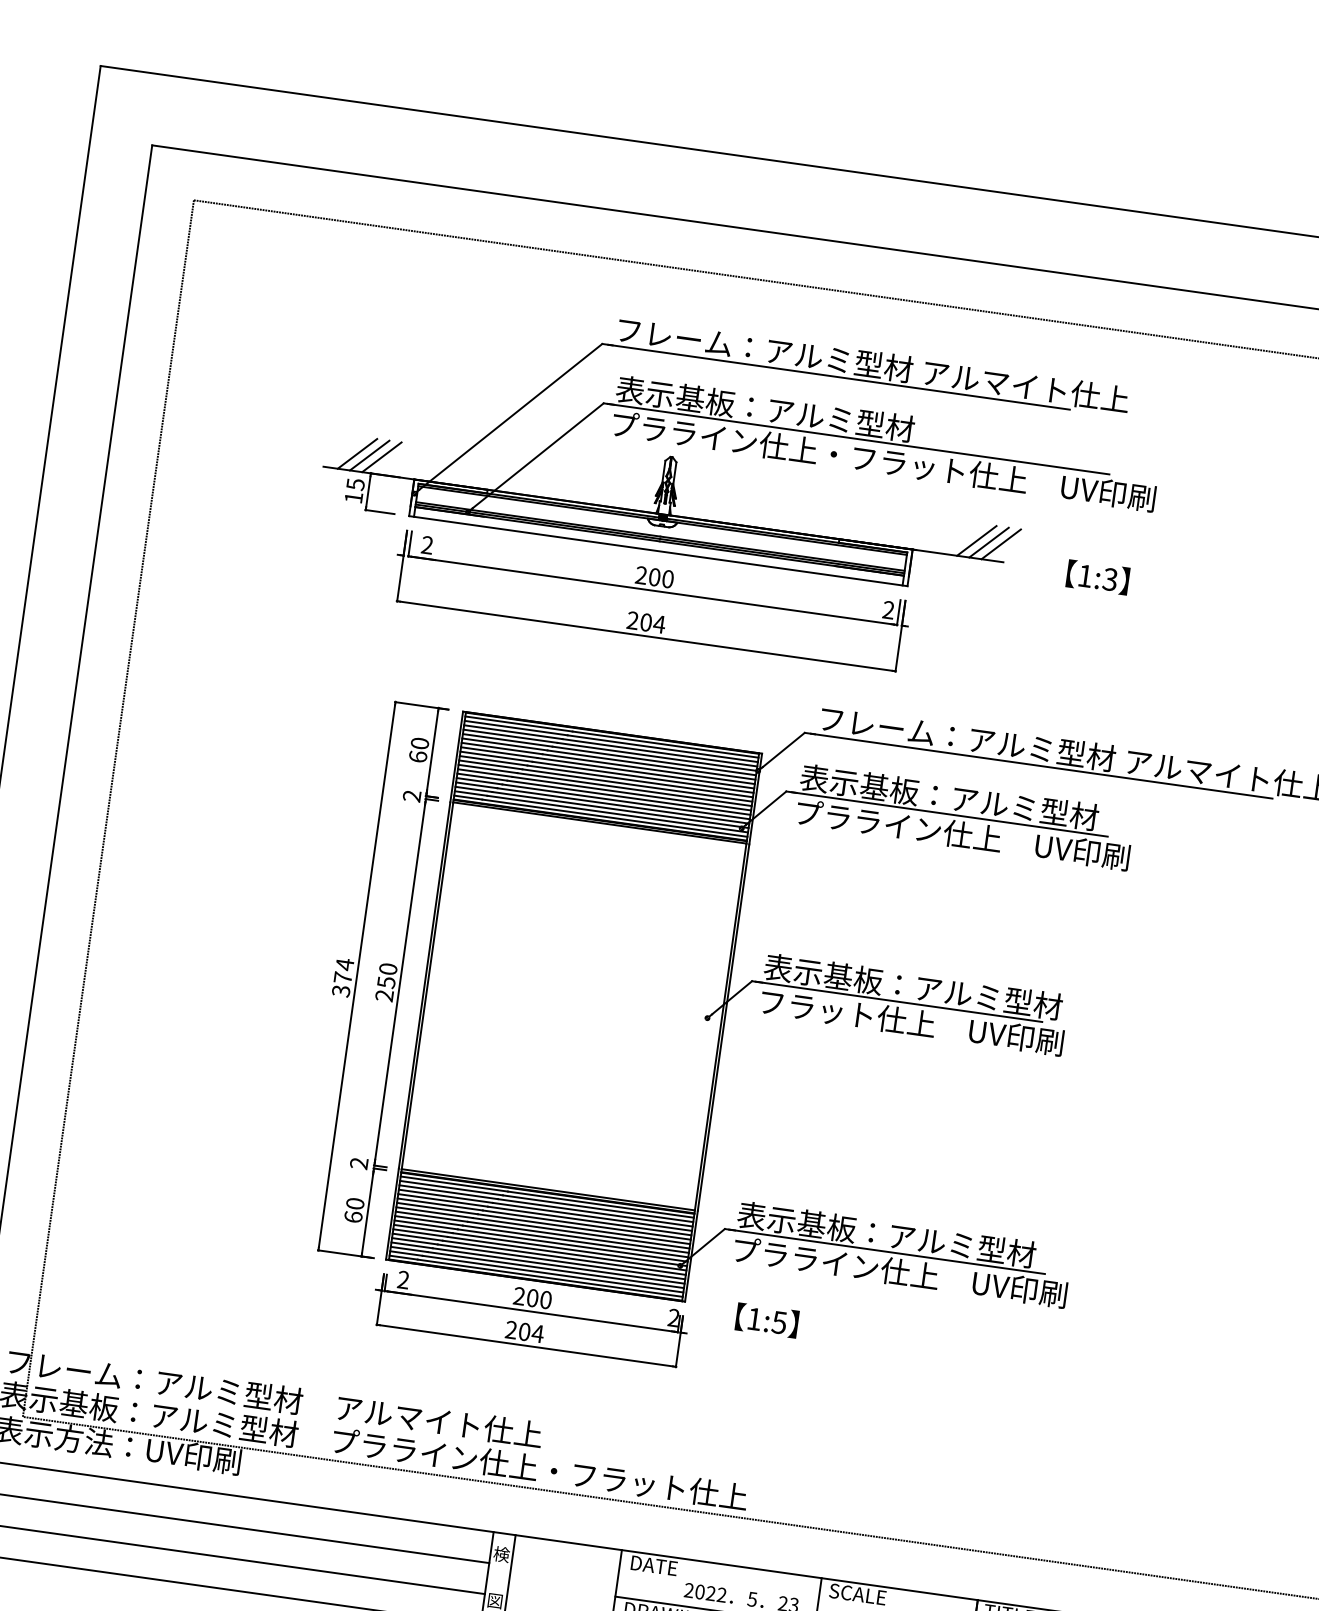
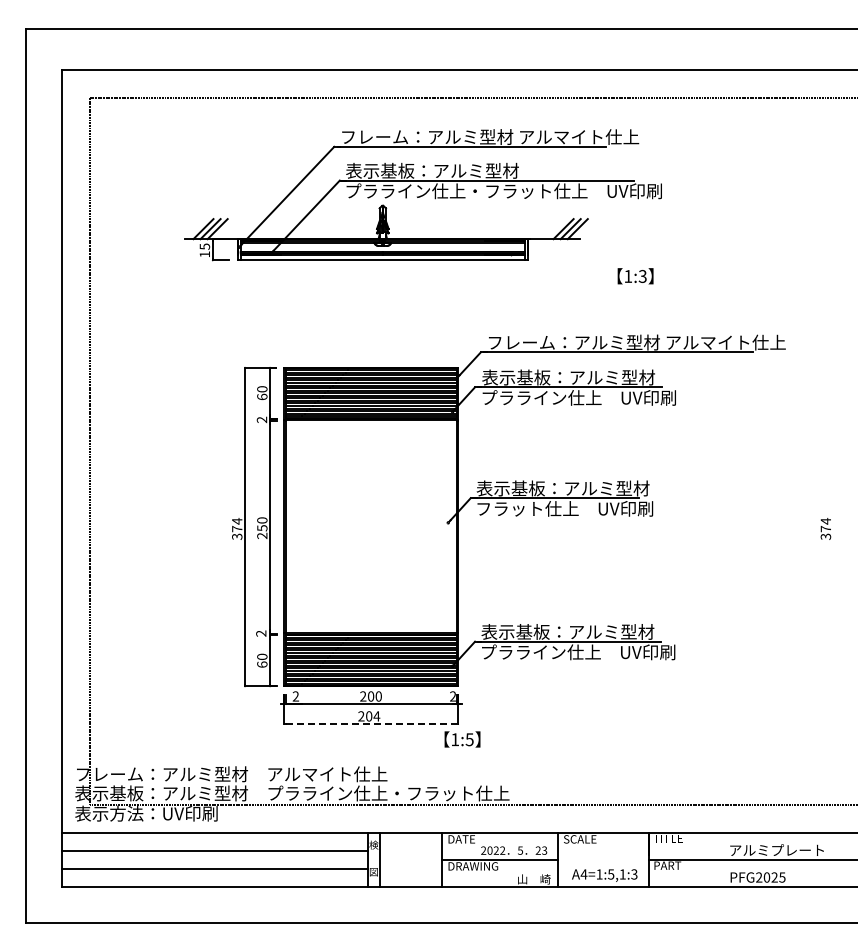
text: (1097, 577) -> (635, 276), moved
part: (650, 600) -> (382, 289), removed
text: (767, 1320) -> (462, 739), moved
line: (526, 1346) -> (371, 724), solid -> dashed

